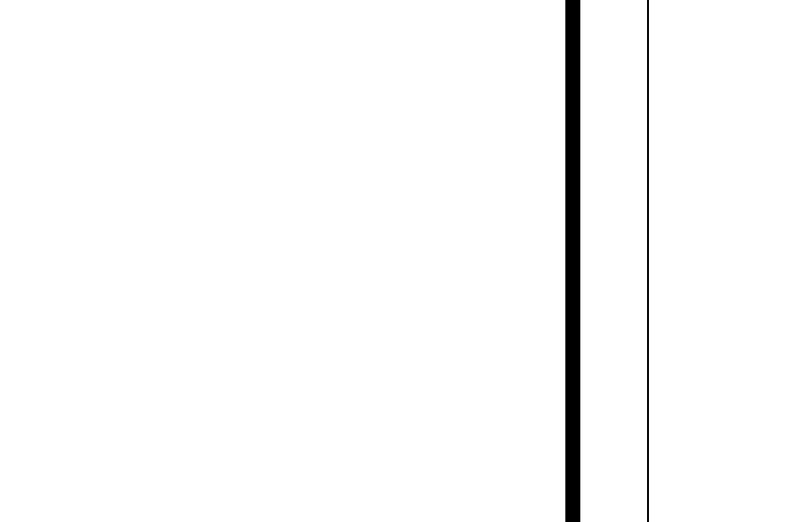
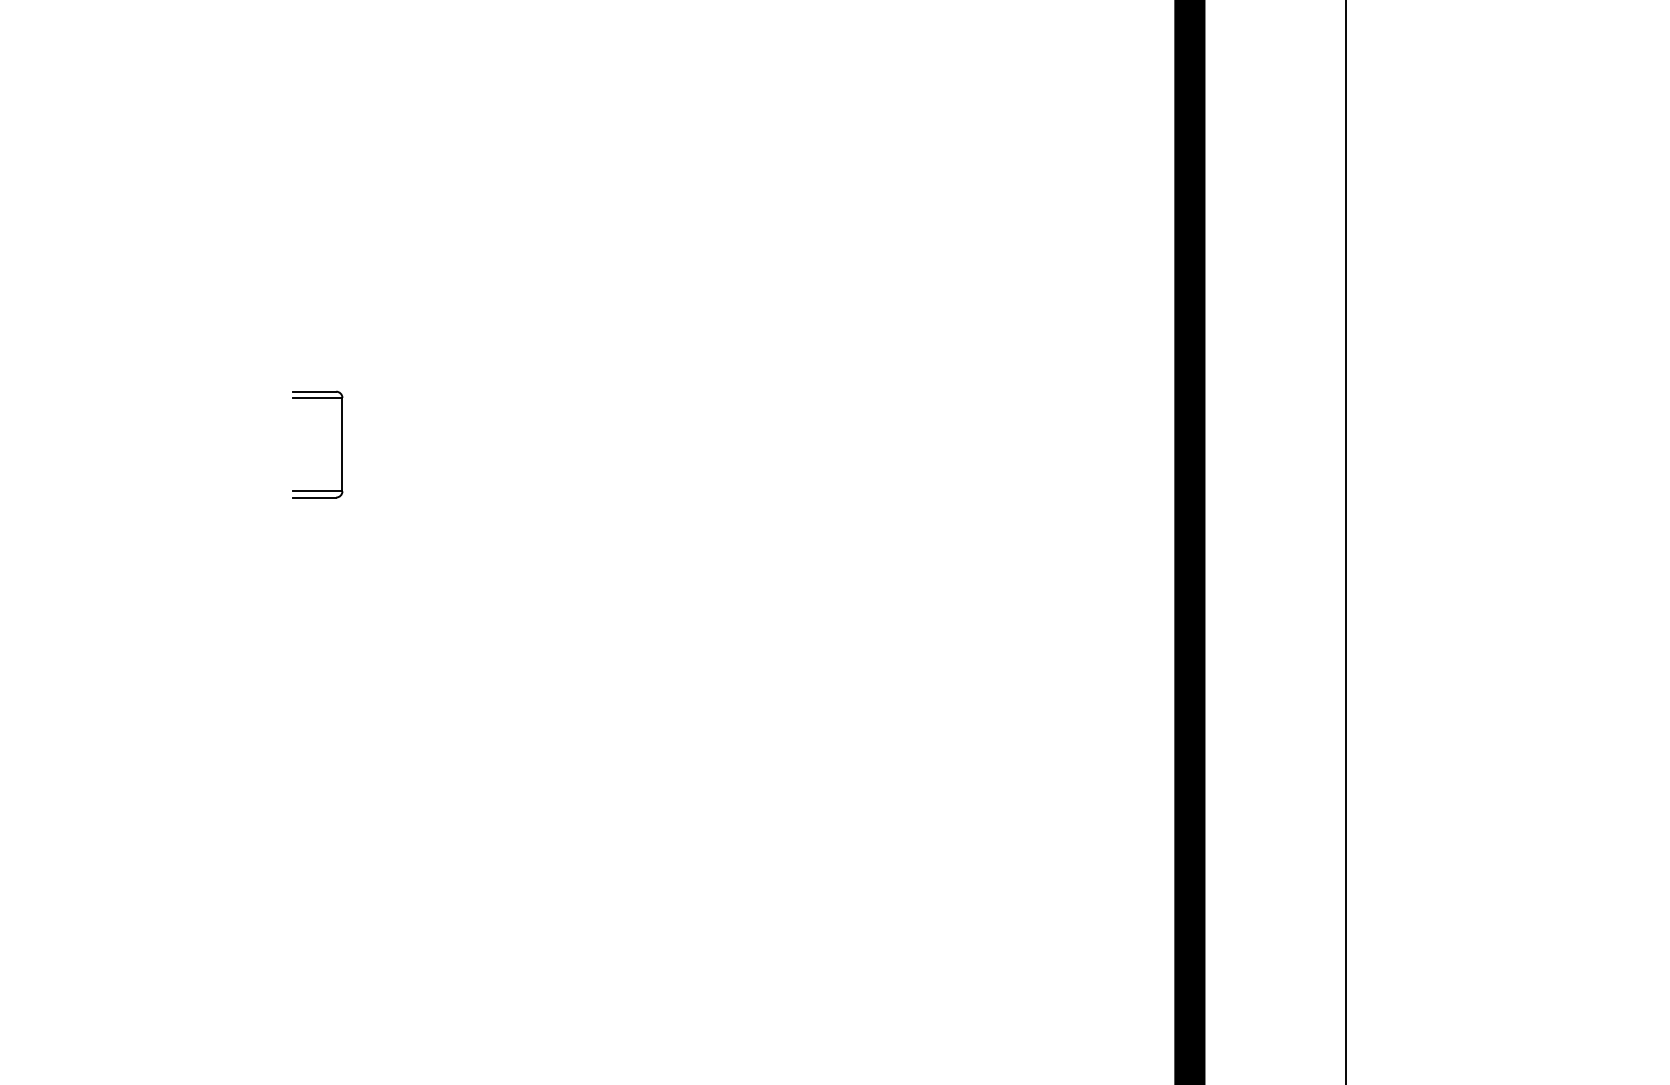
part: (164, 213) -> (341, 443), added

